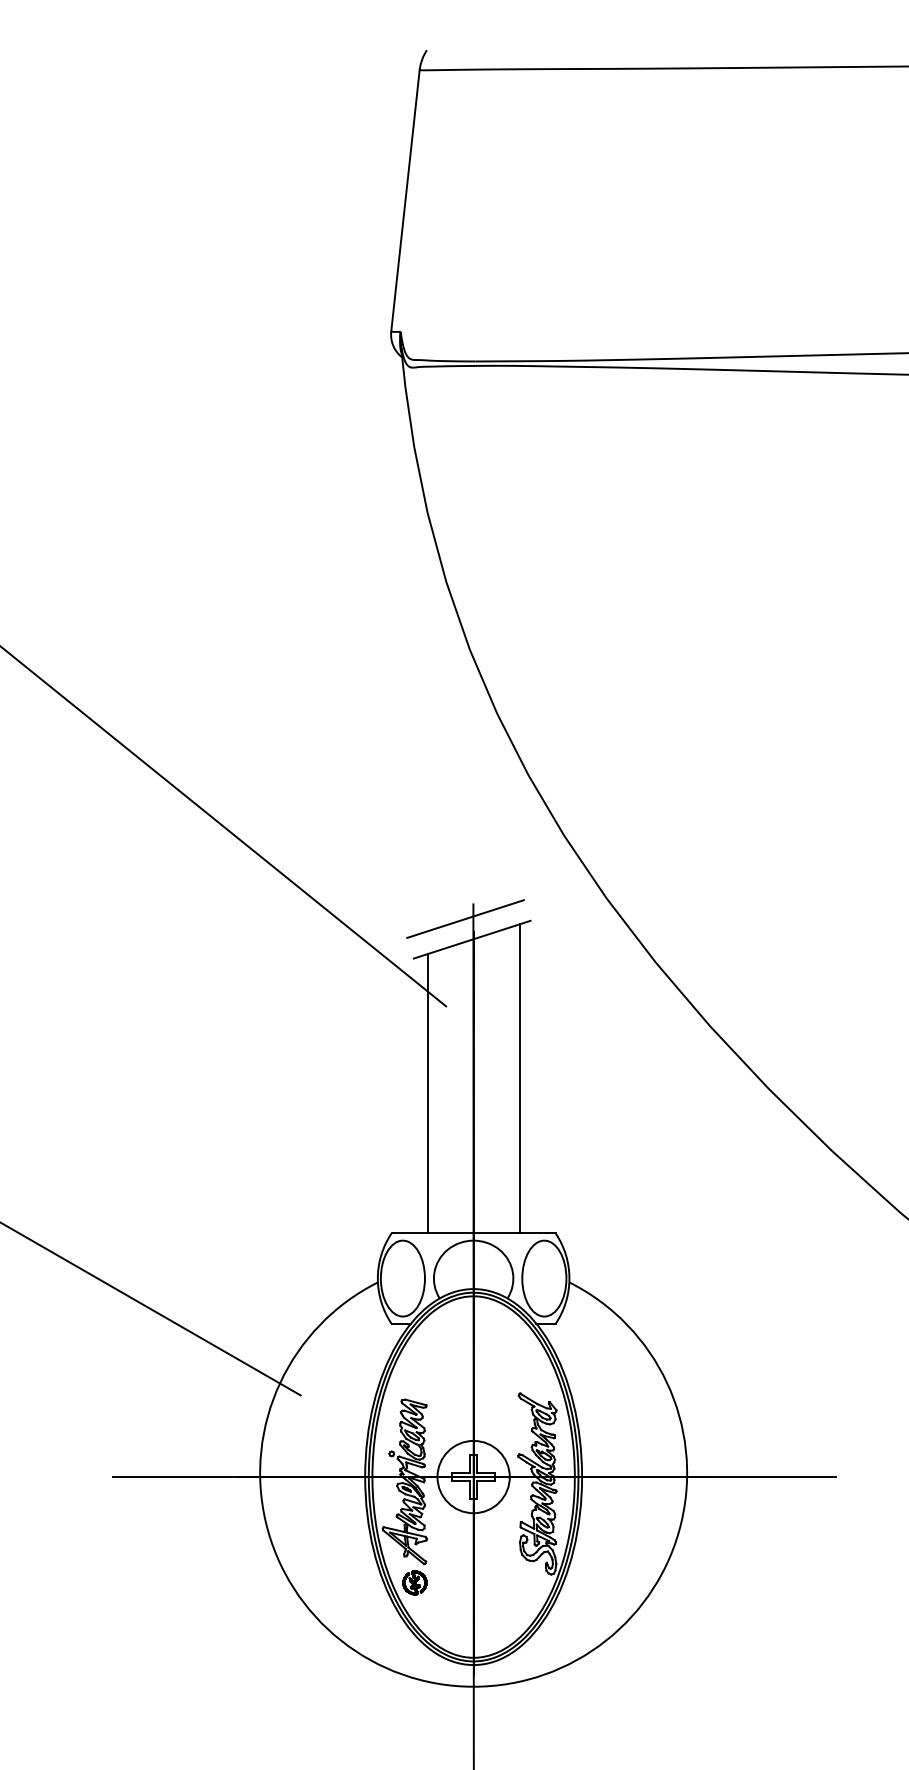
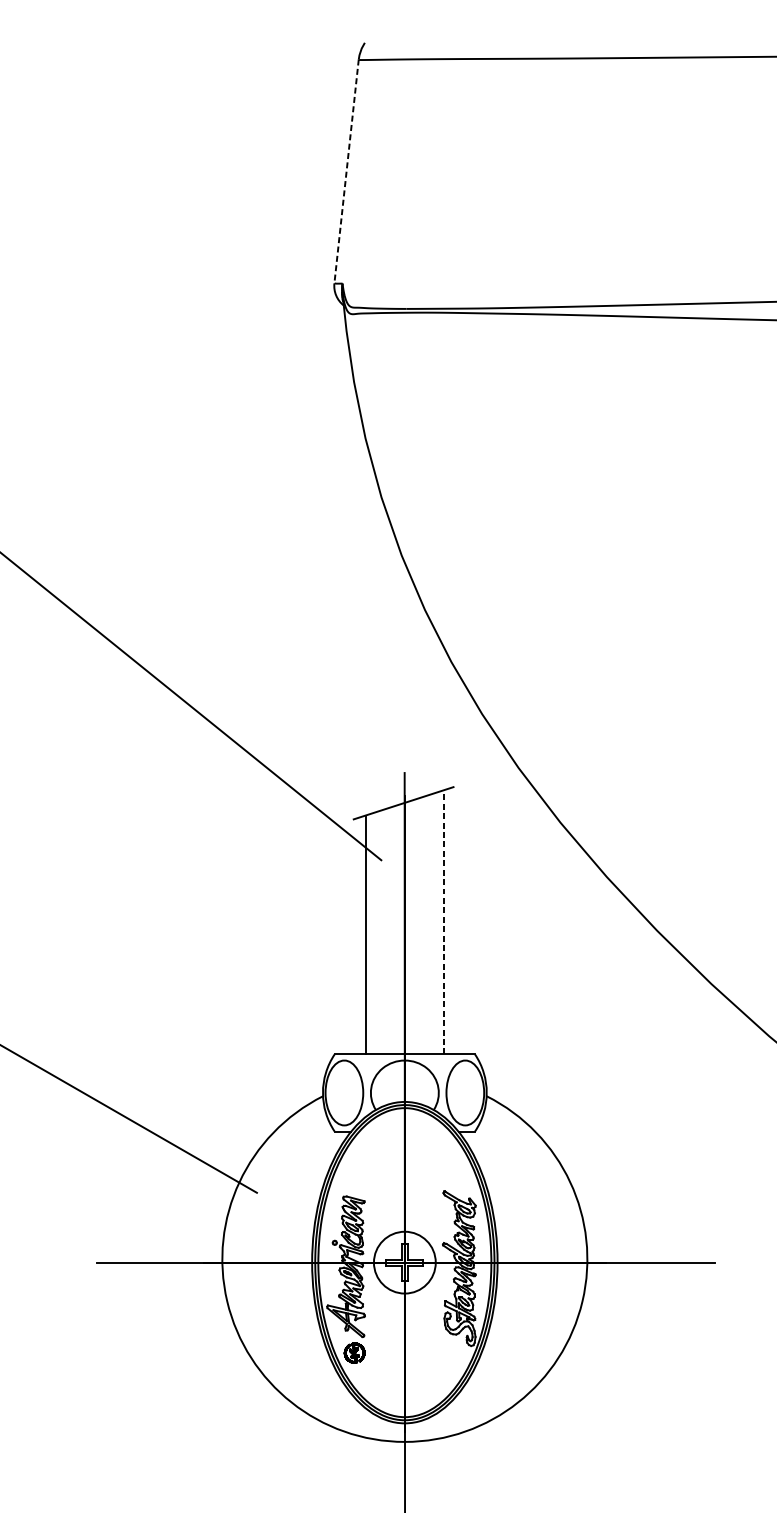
line: (405, 200) -> (346, 171), solid -> dashed
line: (465, 918) -> (397, 785), removed
line: (519, 1078) -> (444, 921), solid -> dashed

